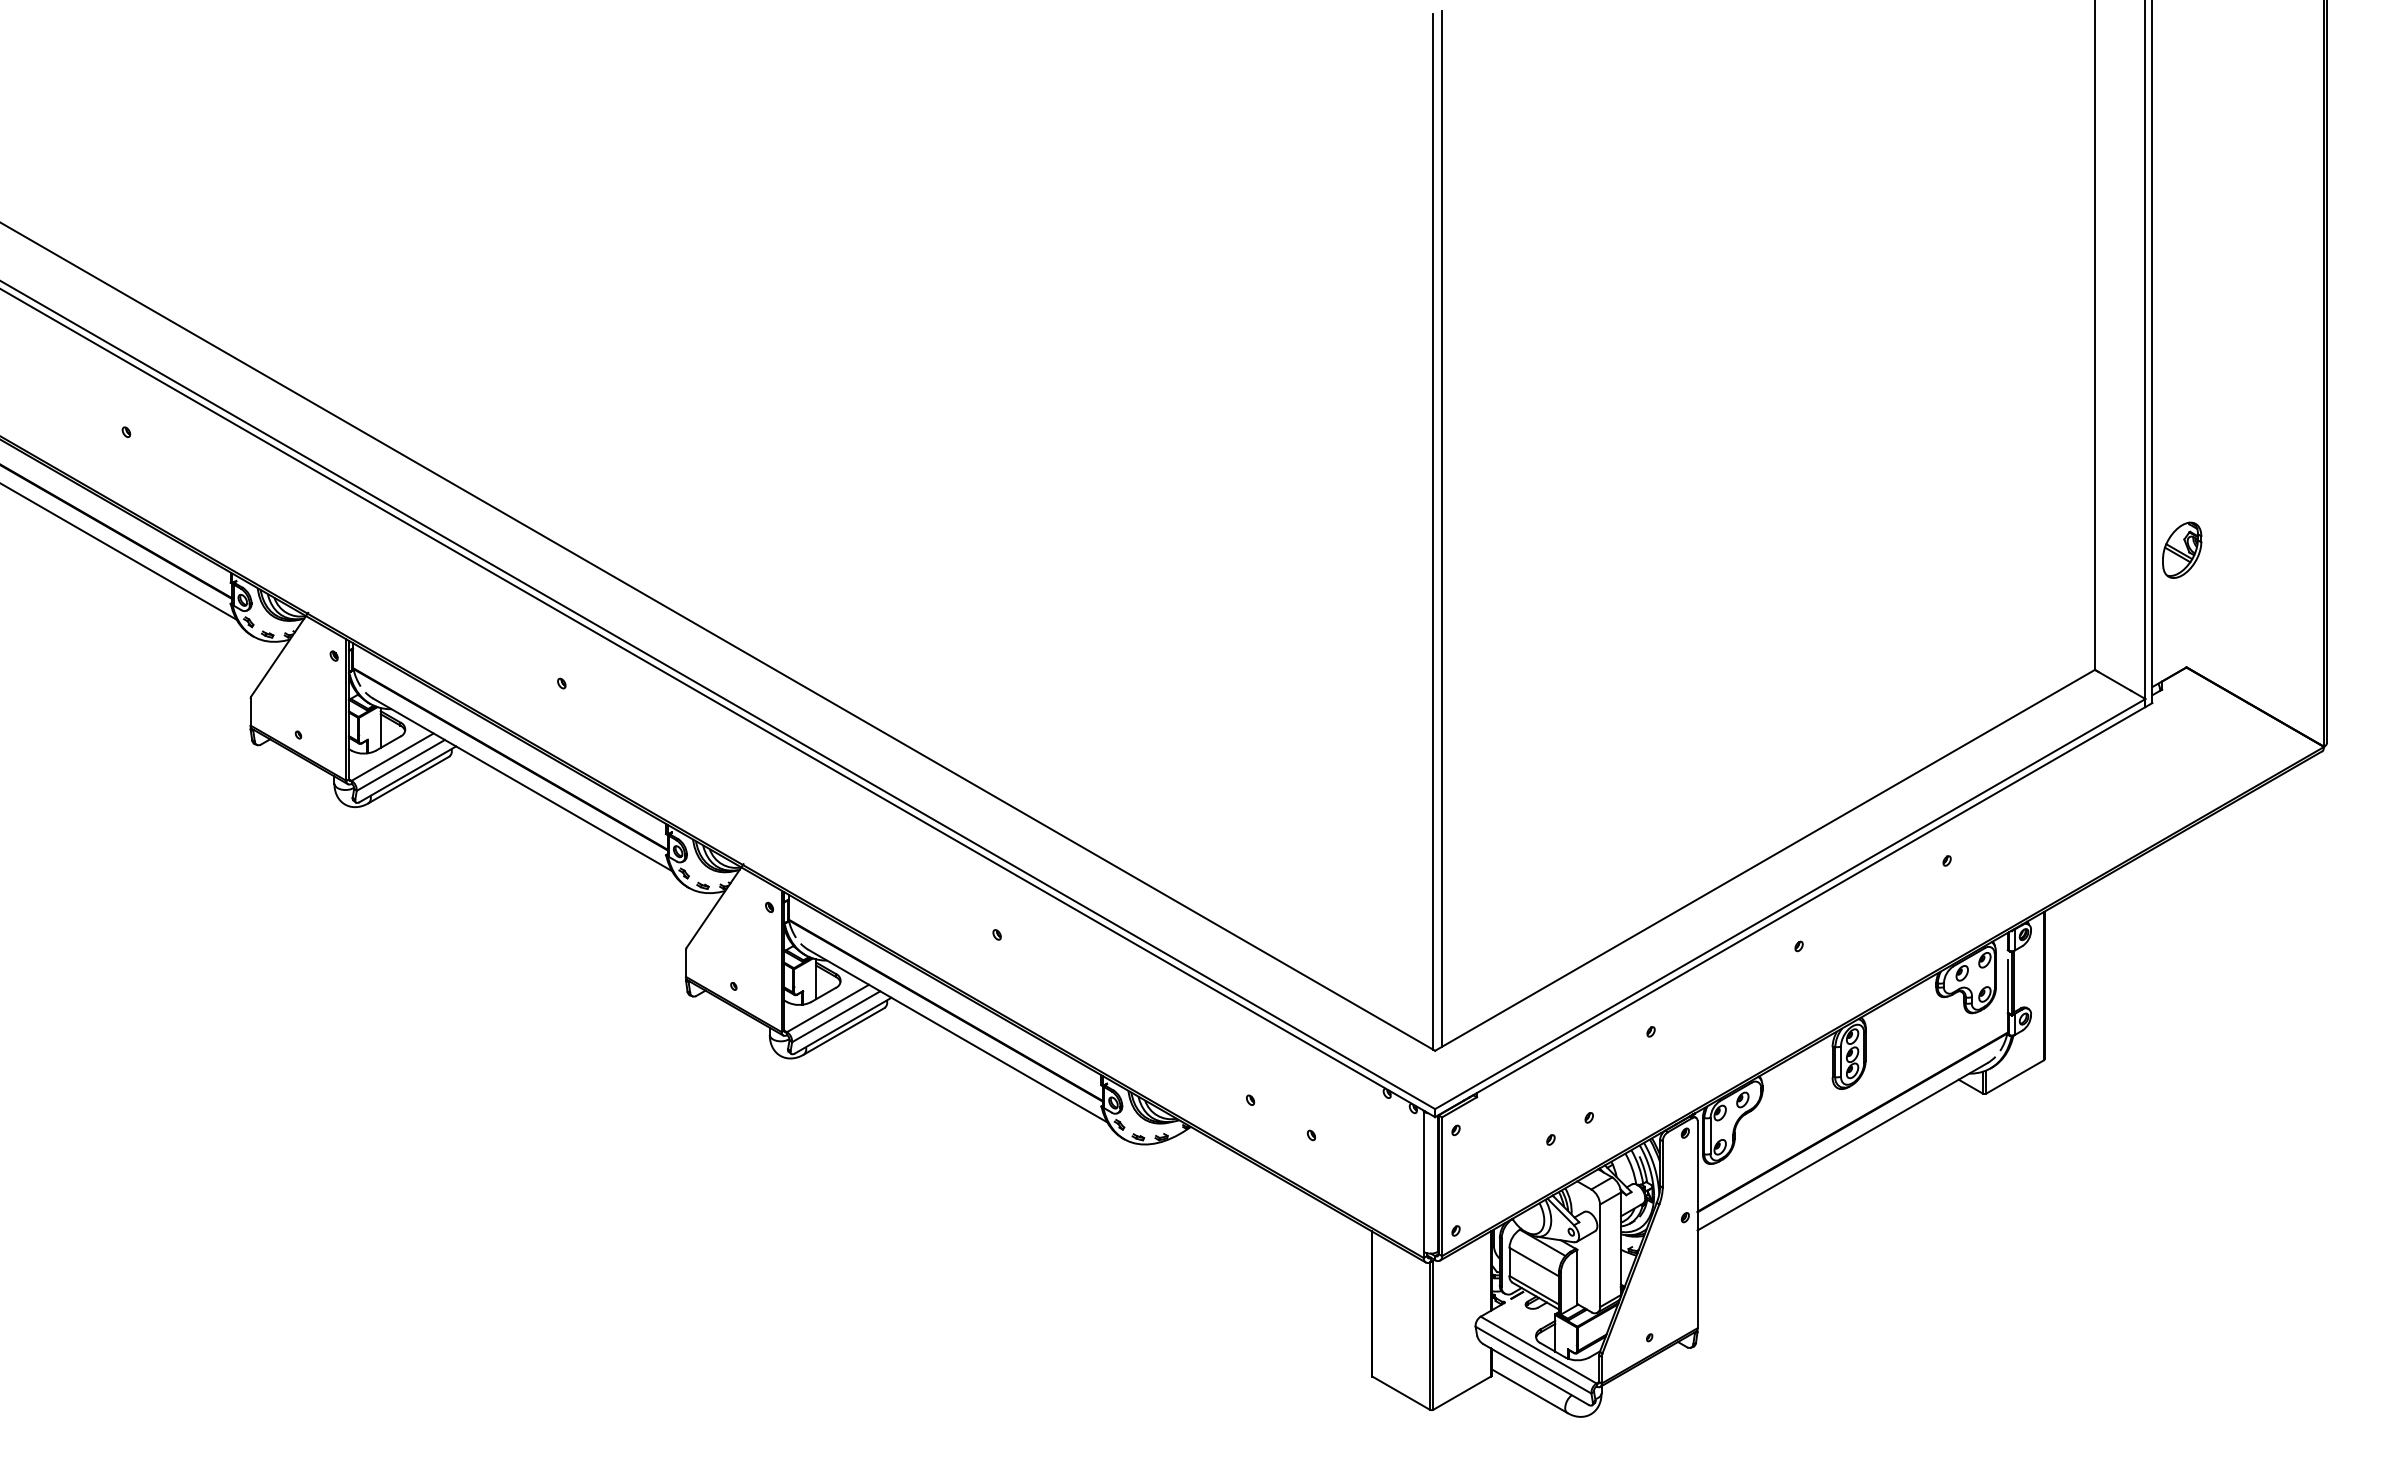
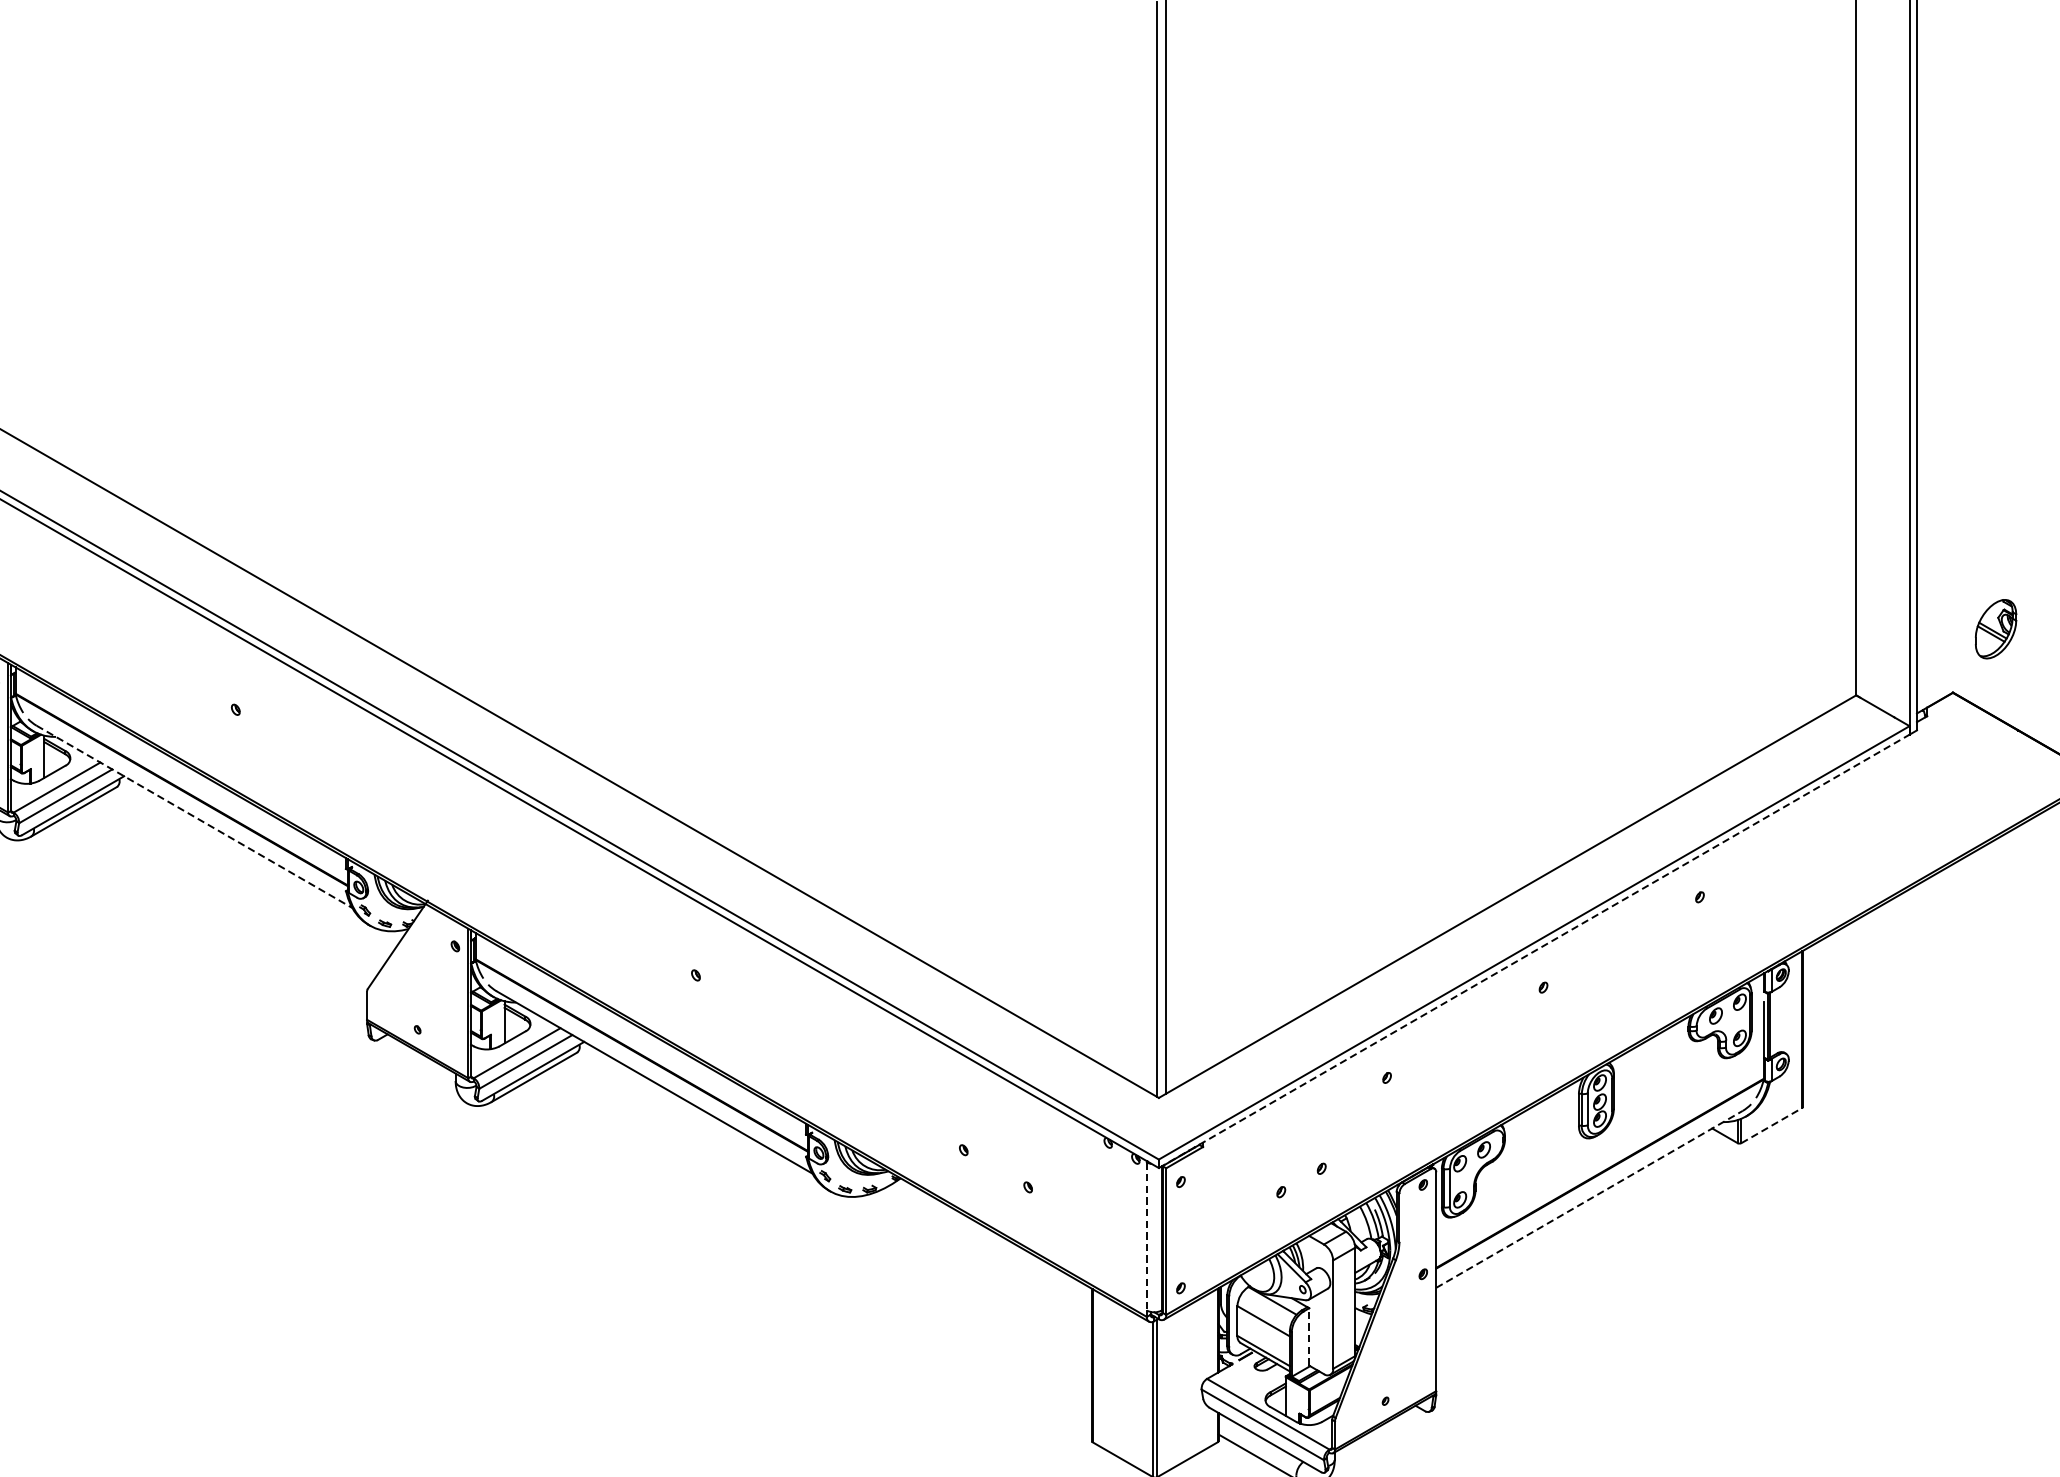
part: (2182, 549) -> (1996, 628), moved
line: (523, 785) -> (195, 817), solid -> dashed
line: (1790, 911) -> (1534, 950), solid -> dashed
line: (2015, 1076) -> (1772, 1125), solid -> dashed
line: (1842, 1146) -> (1589, 1199), solid -> dashed
line: (1423, 1182) -> (1146, 1237), solid -> dashed
line: (1577, 1276) -> (1309, 1336), solid -> dashed

